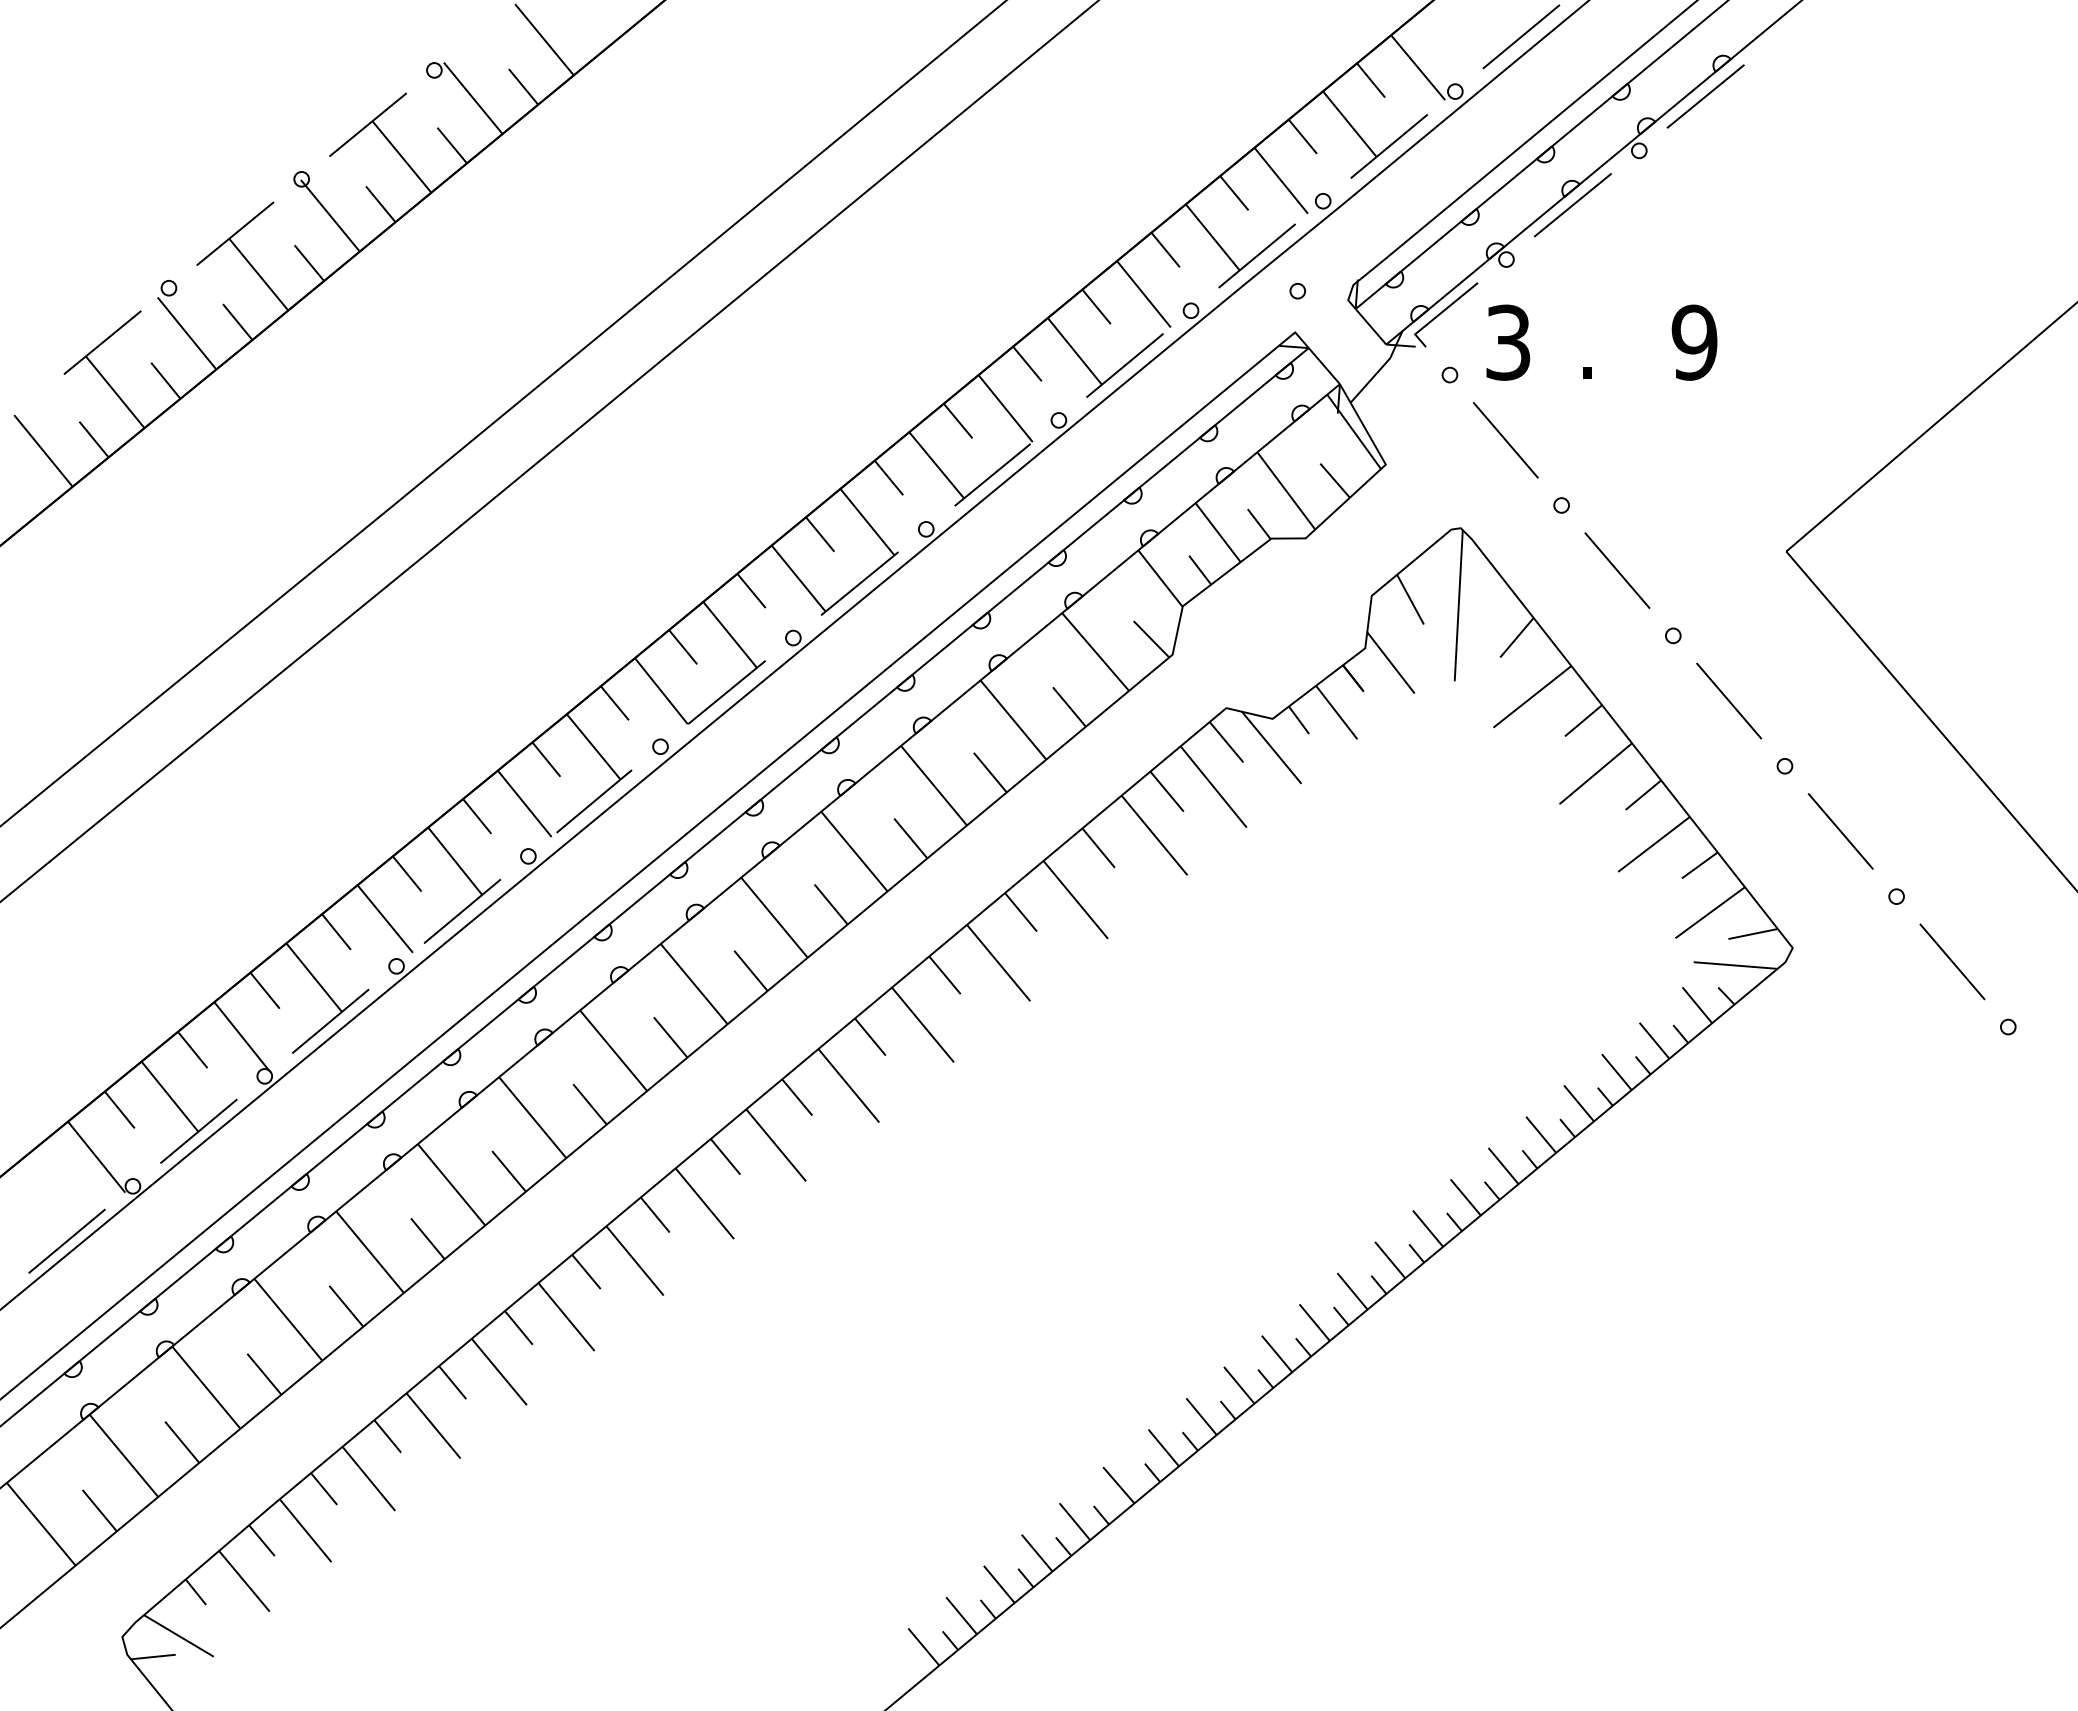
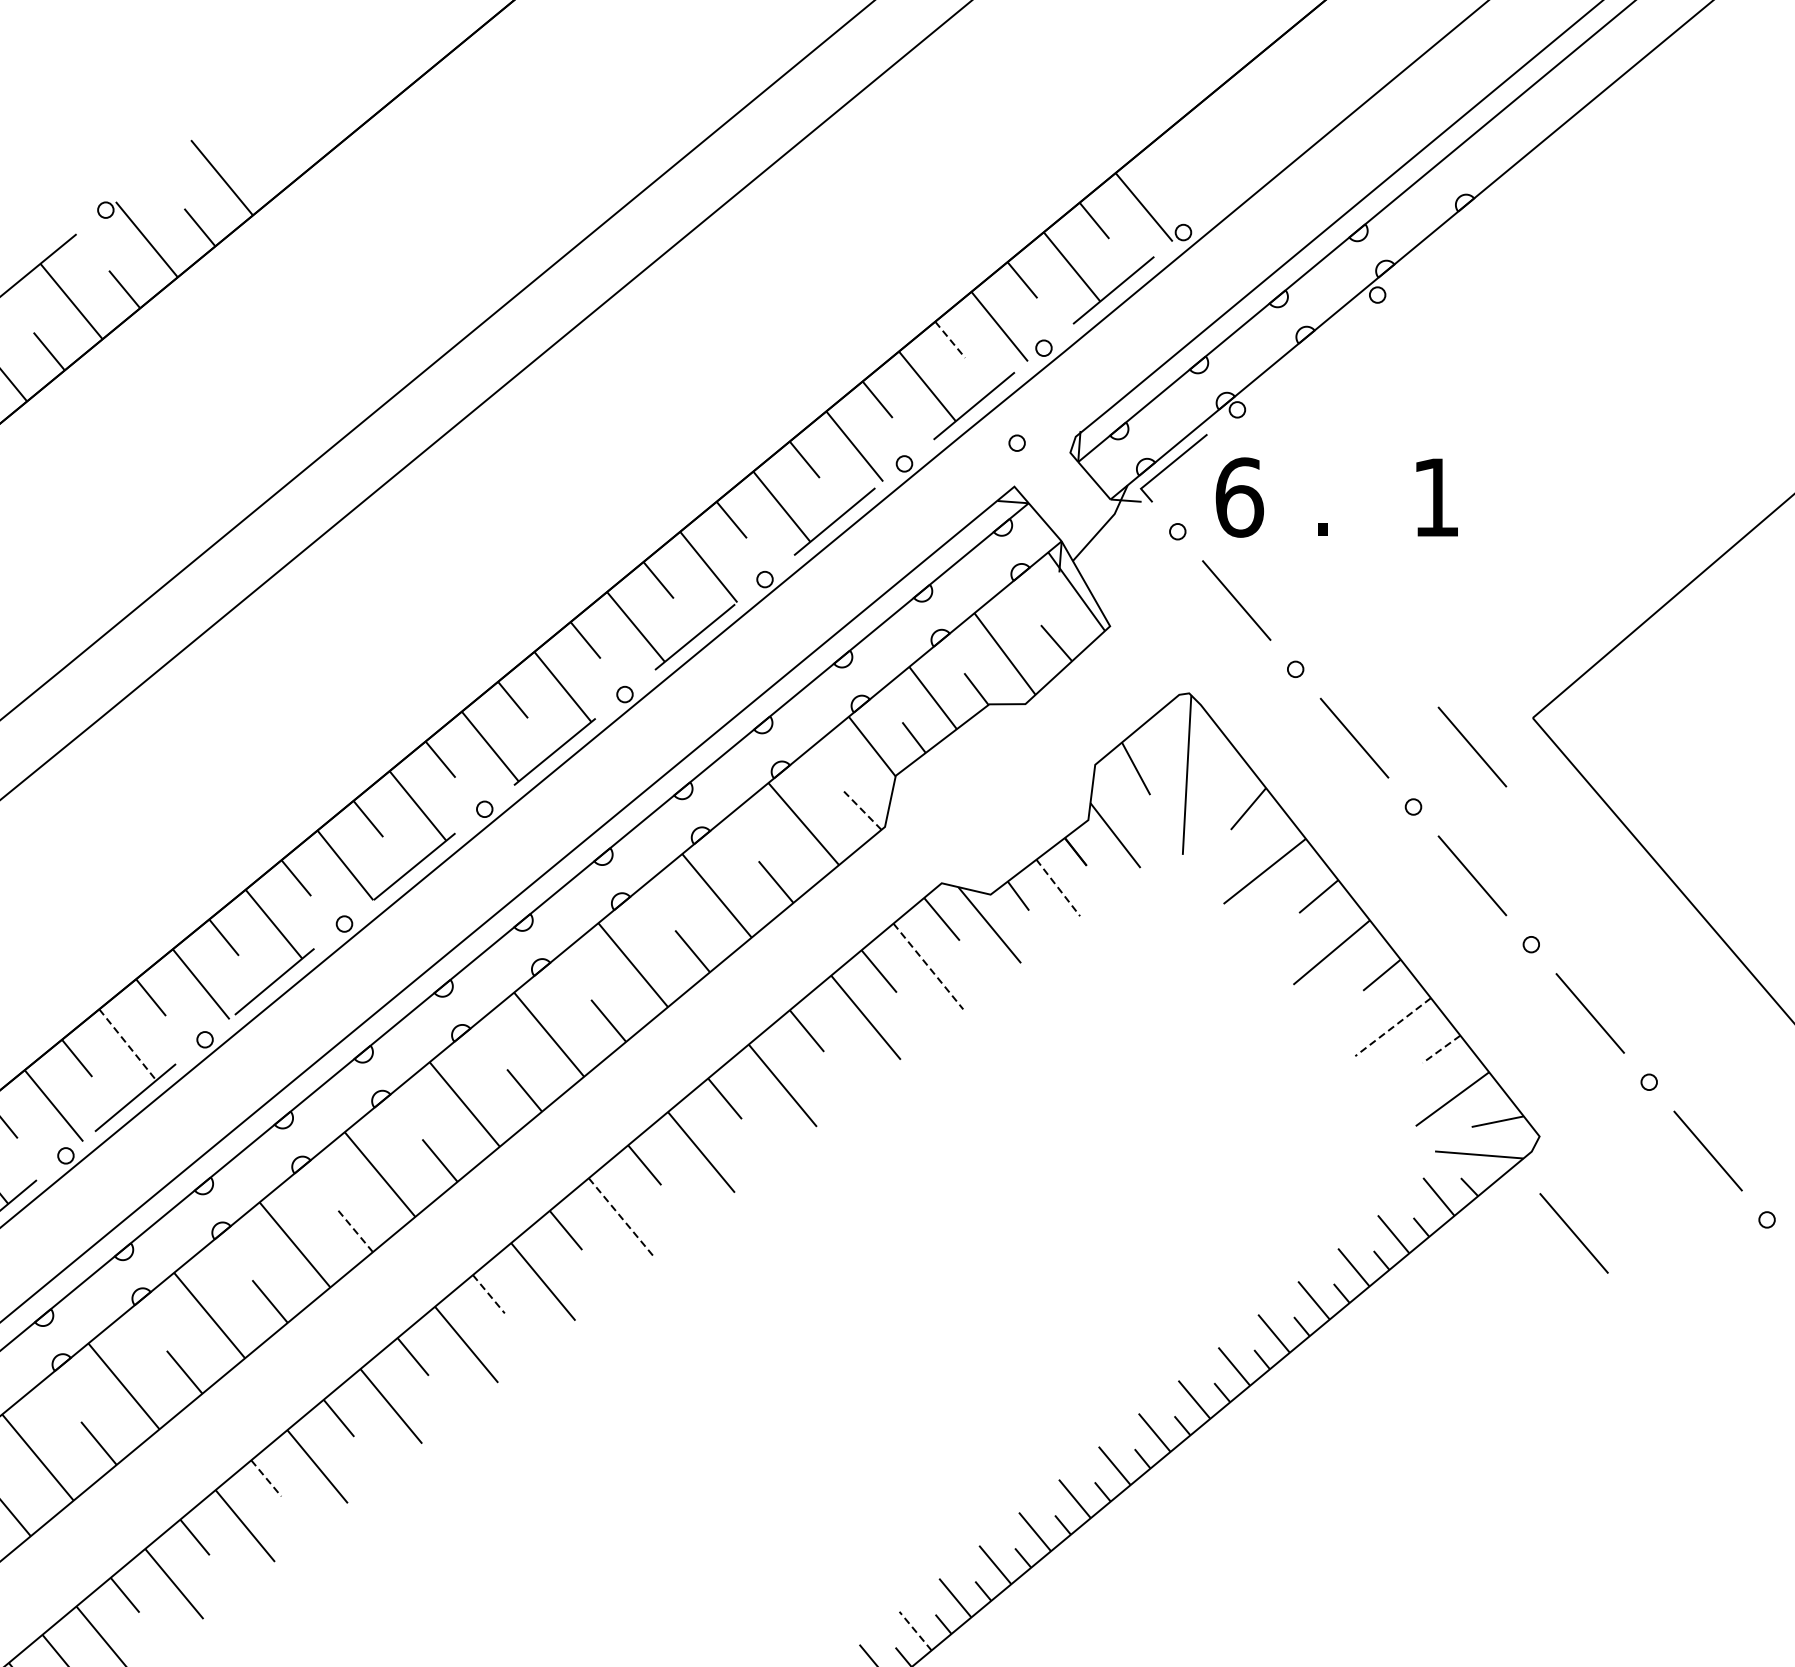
line: (1521, 36) -> (1253, 174), removed
line: (1705, 96) -> (1447, 237), removed
line: (1234, 193) -> (950, 340), solid -> dashed
line: (1572, 205) -> (1307, 352), removed
text: (1508, 342) -> (1239, 497), 3 -> 6
text: (1694, 342) -> (1435, 497), 9 -> 1
line: (1729, 578) -> (1472, 746), added
line: (1151, 638) -> (862, 809), solid -> dashed
line: (1336, 712) -> (1058, 887), solid -> dashed
line: (1214, 787) -> (929, 967), solid -> dashed
line: (1653, 844) -> (1392, 1027), solid -> dashed
line: (455, 861) -> (128, 1045), solid -> dashed
line: (1699, 865) -> (1441, 1049), solid -> dashed
line: (923, 1025) -> (622, 1218), solid -> dashed
line: (670, 1037) -> (355, 1230), solid -> dashed
line: (1825, 1039) -> (1574, 1233), added
line: (797, 1097) -> (489, 1294), solid -> dashed
line: (586, 1272) -> (266, 1478), solid -> dashed
line: (1201, 1416) -> (915, 1630), solid -> dashed

